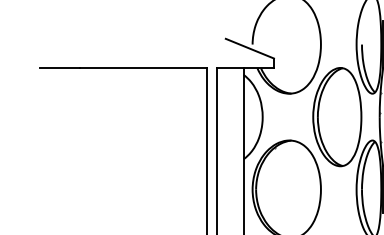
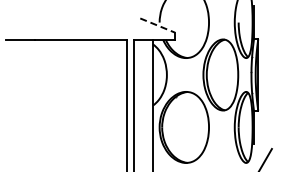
line: (249, 48) -> (157, 25), solid -> dashed

